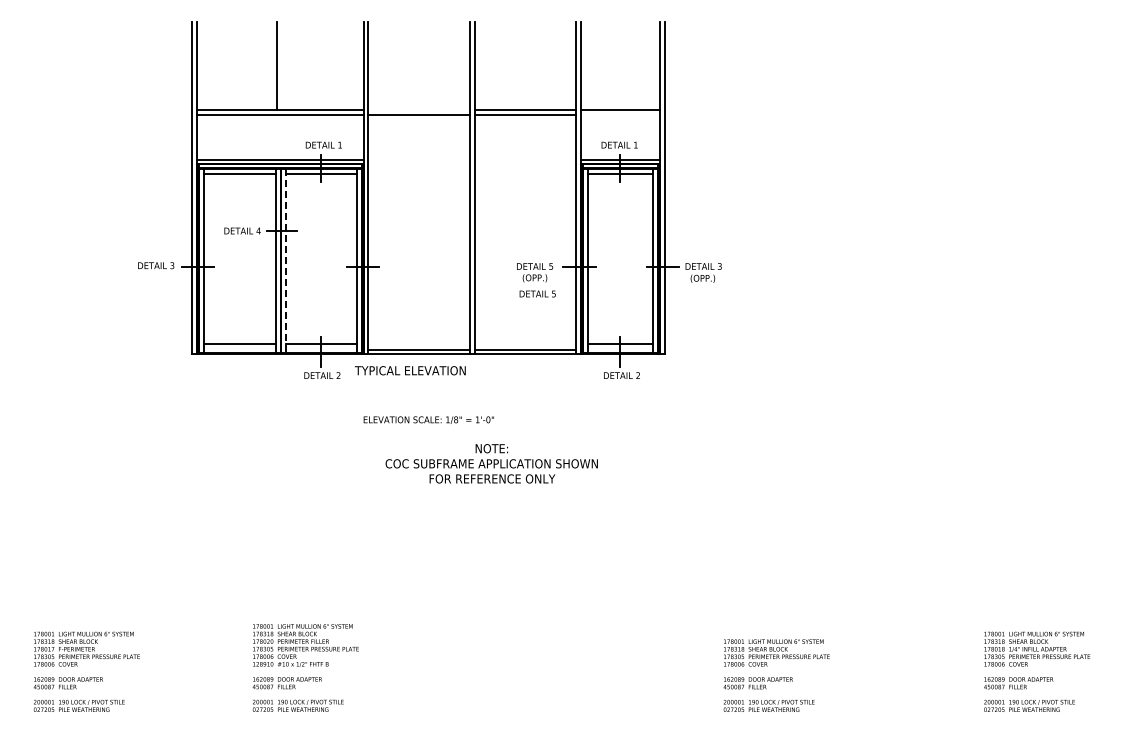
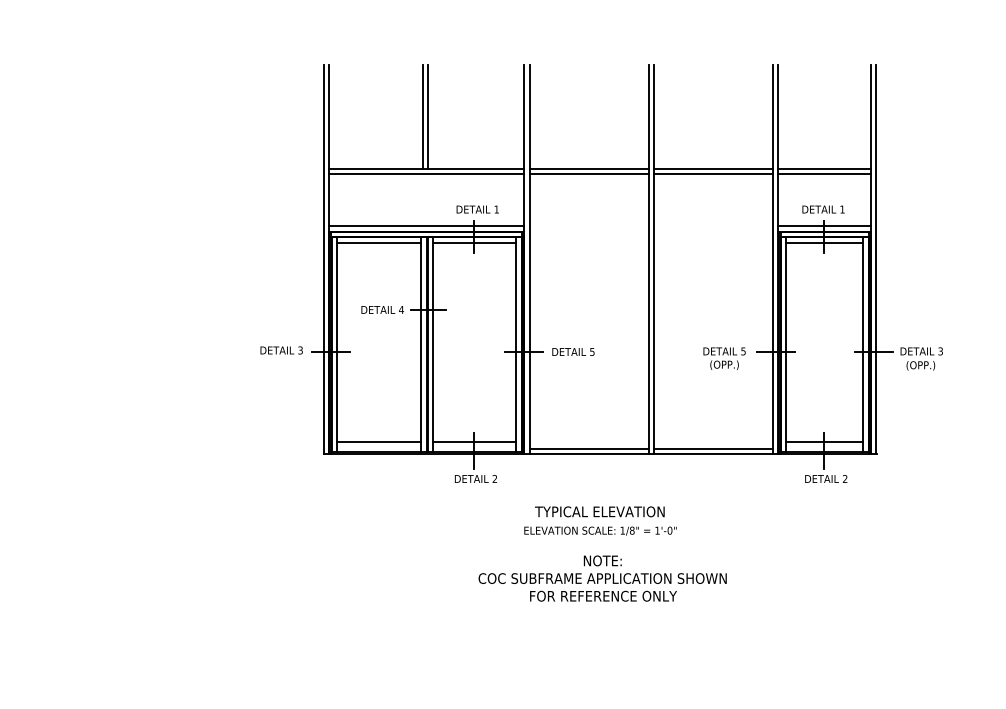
line: (281, 65) -> (428, 116), added
line: (419, 110) -> (589, 169), added
line: (620, 114) -> (824, 173), added
line: (285, 260) -> (432, 344), dashed -> solid
text: (537, 293) -> (573, 351), moved
text: (410, 370) -> (600, 511), moved
text: (491, 463) -> (602, 578), moved

